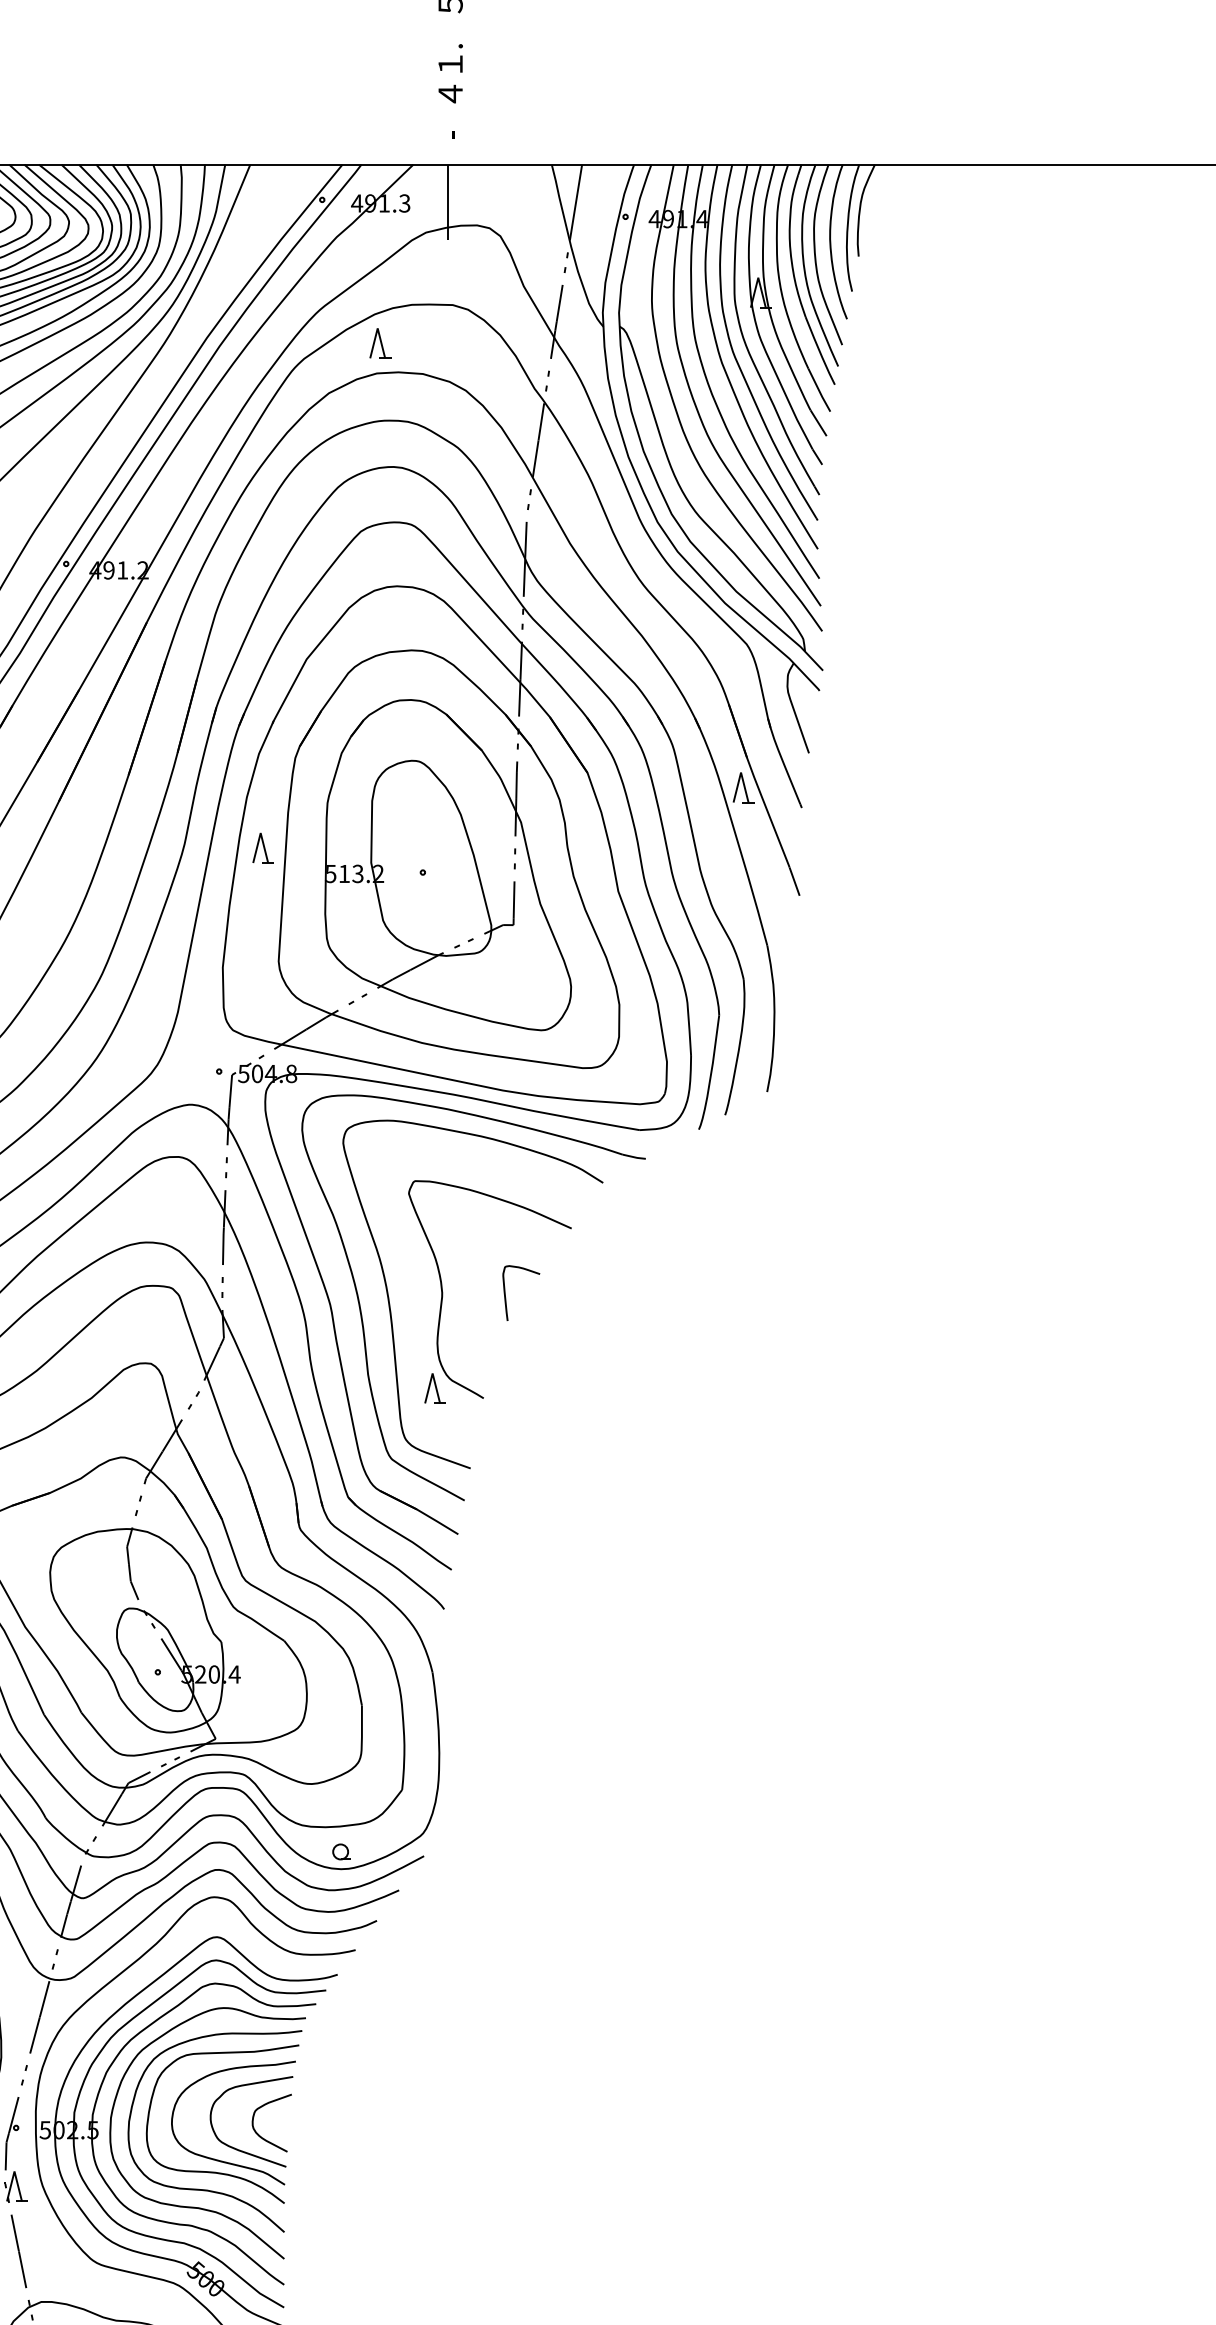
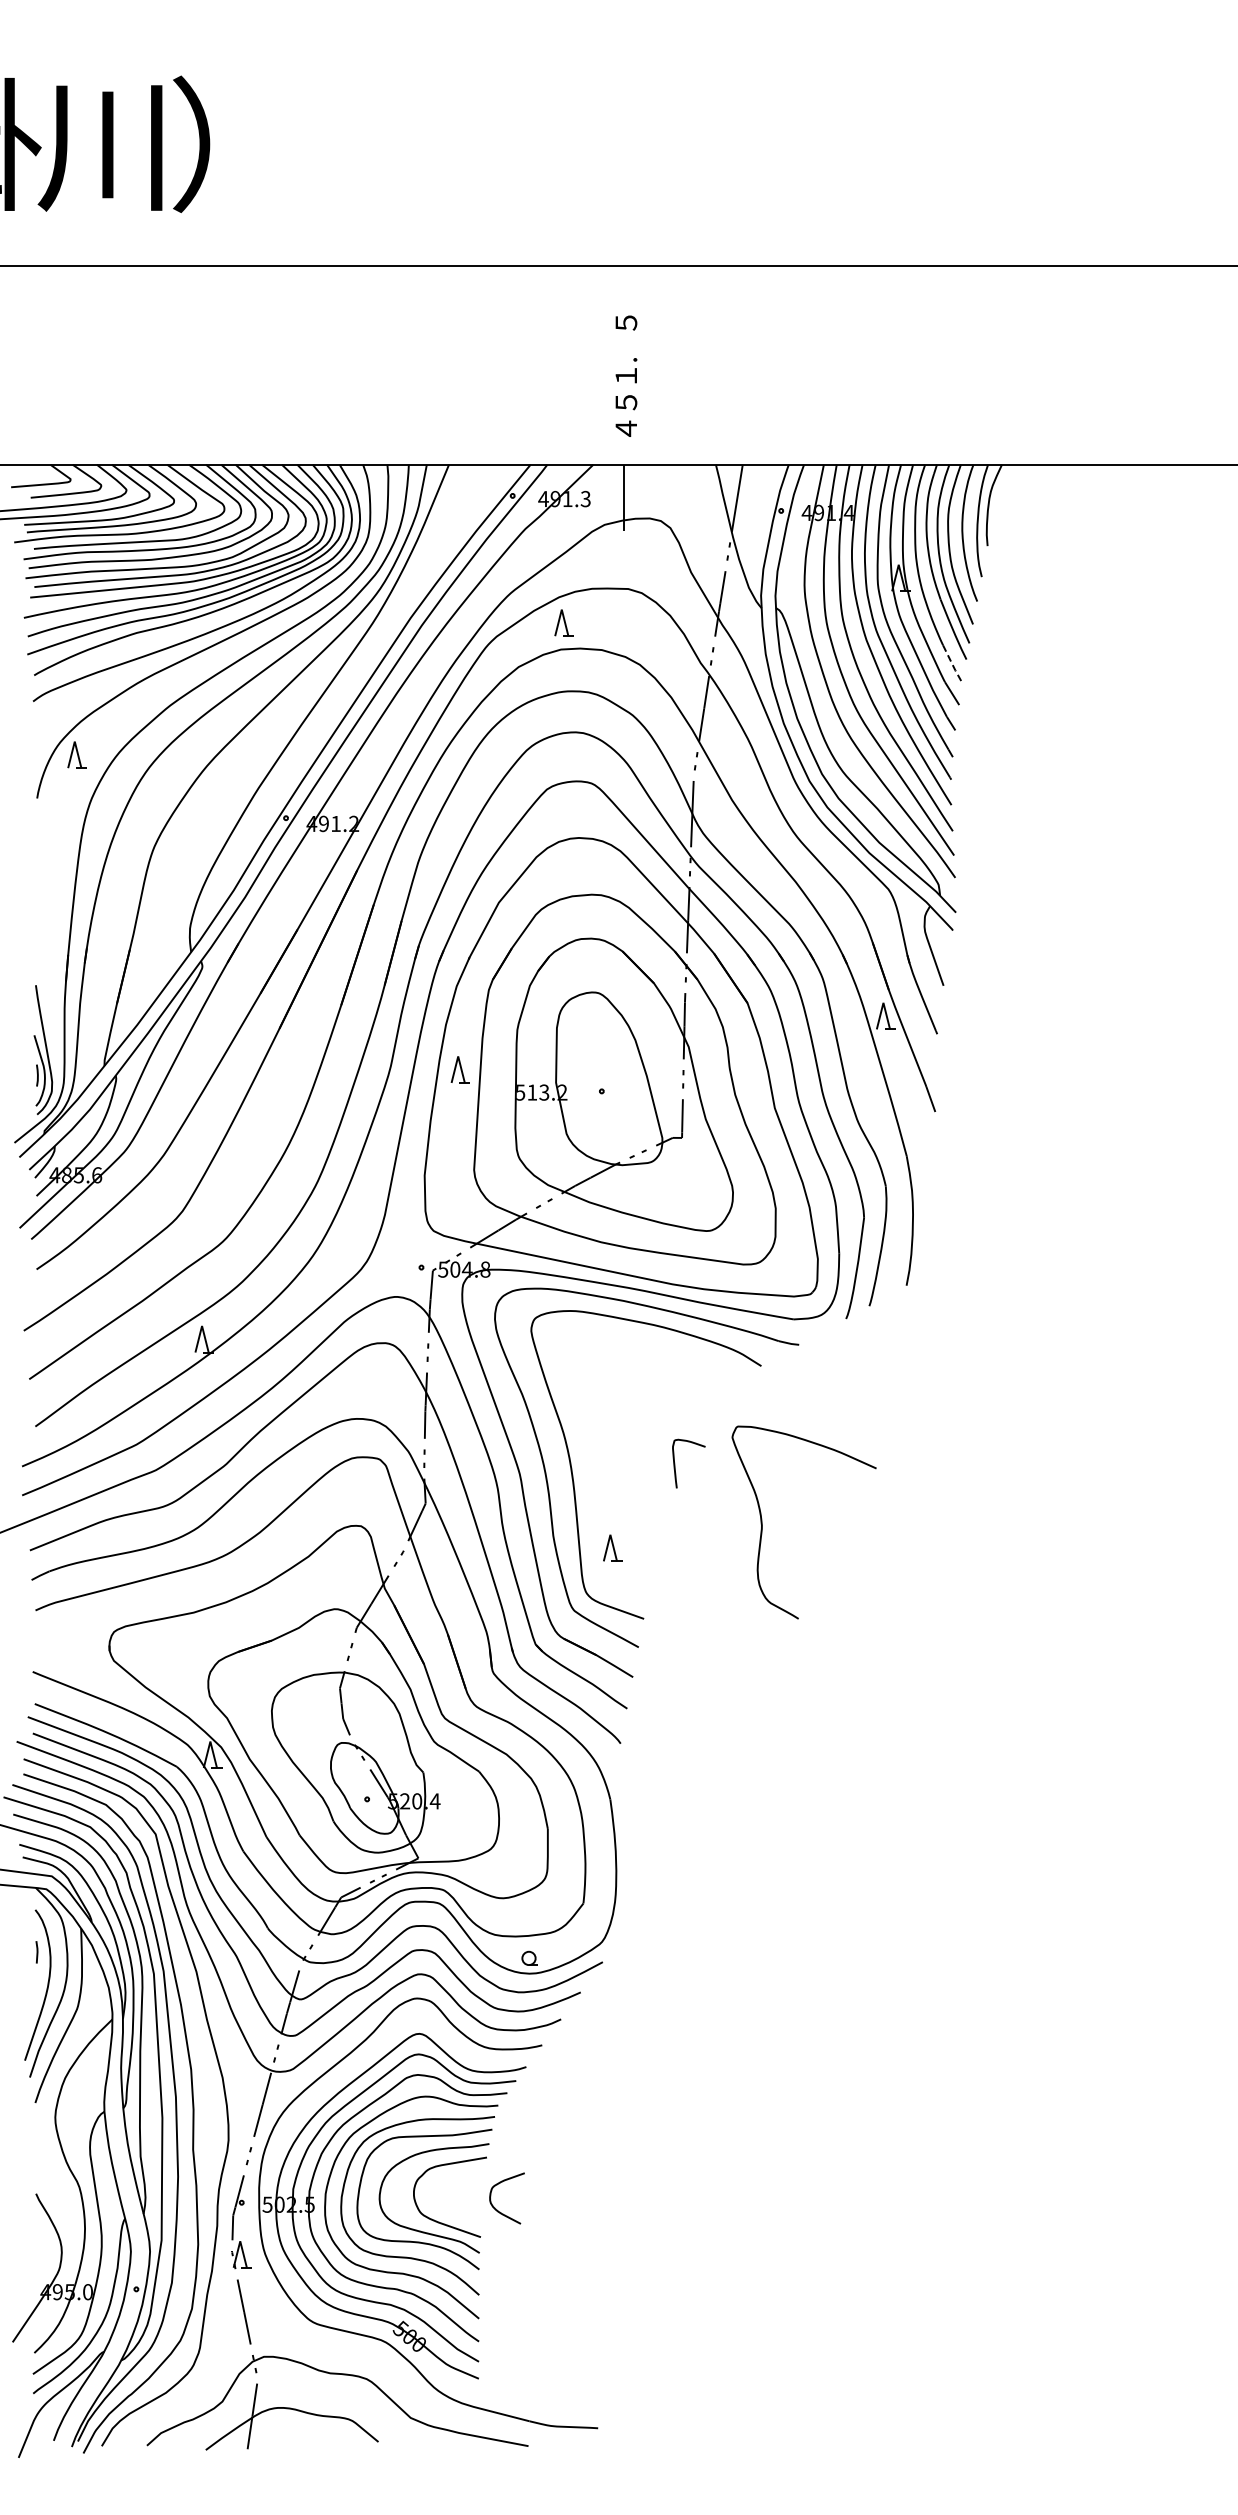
text: (450, 94) -> (626, 402), ４ -> ５
text: (449, 126) -> (625, 430), - -> ４
line: (819, 391) -> (952, 665), solid -> dashed
curve: (442, 1289) -> (762, 1522), moved
curve: (259, 2134) -> (496, 2208), moved

